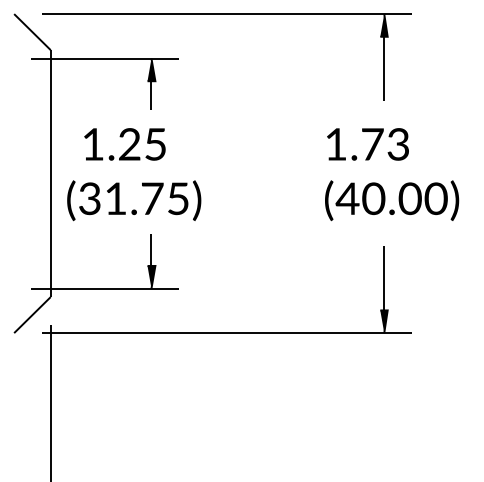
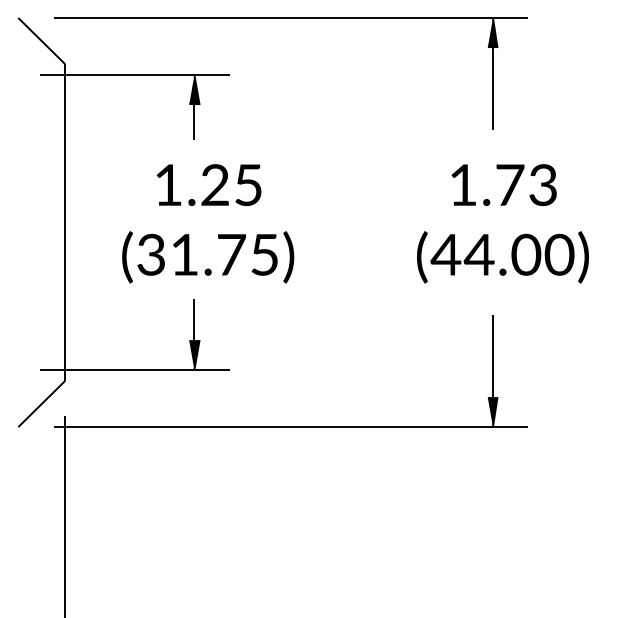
text: (124, 144) -> (208, 185), moved
text: (367, 144) -> (503, 185), moved
text: (373, 198) -> (479, 254), (40.00) -> (44.00)
text: (134, 200) -> (208, 257), moved

